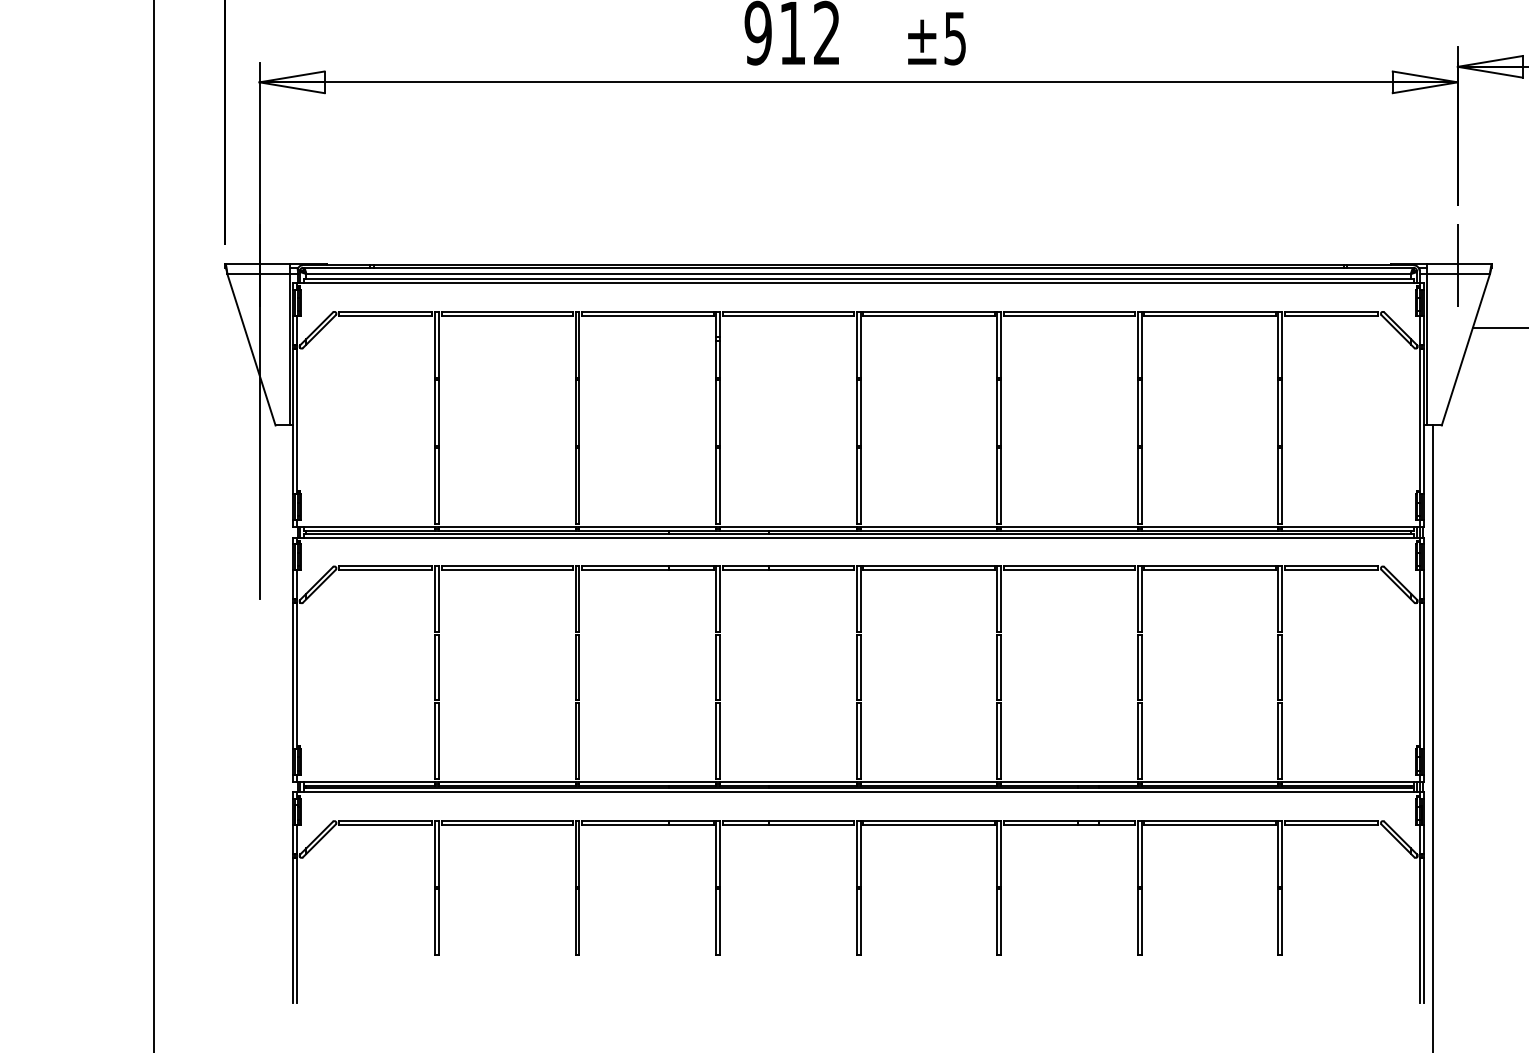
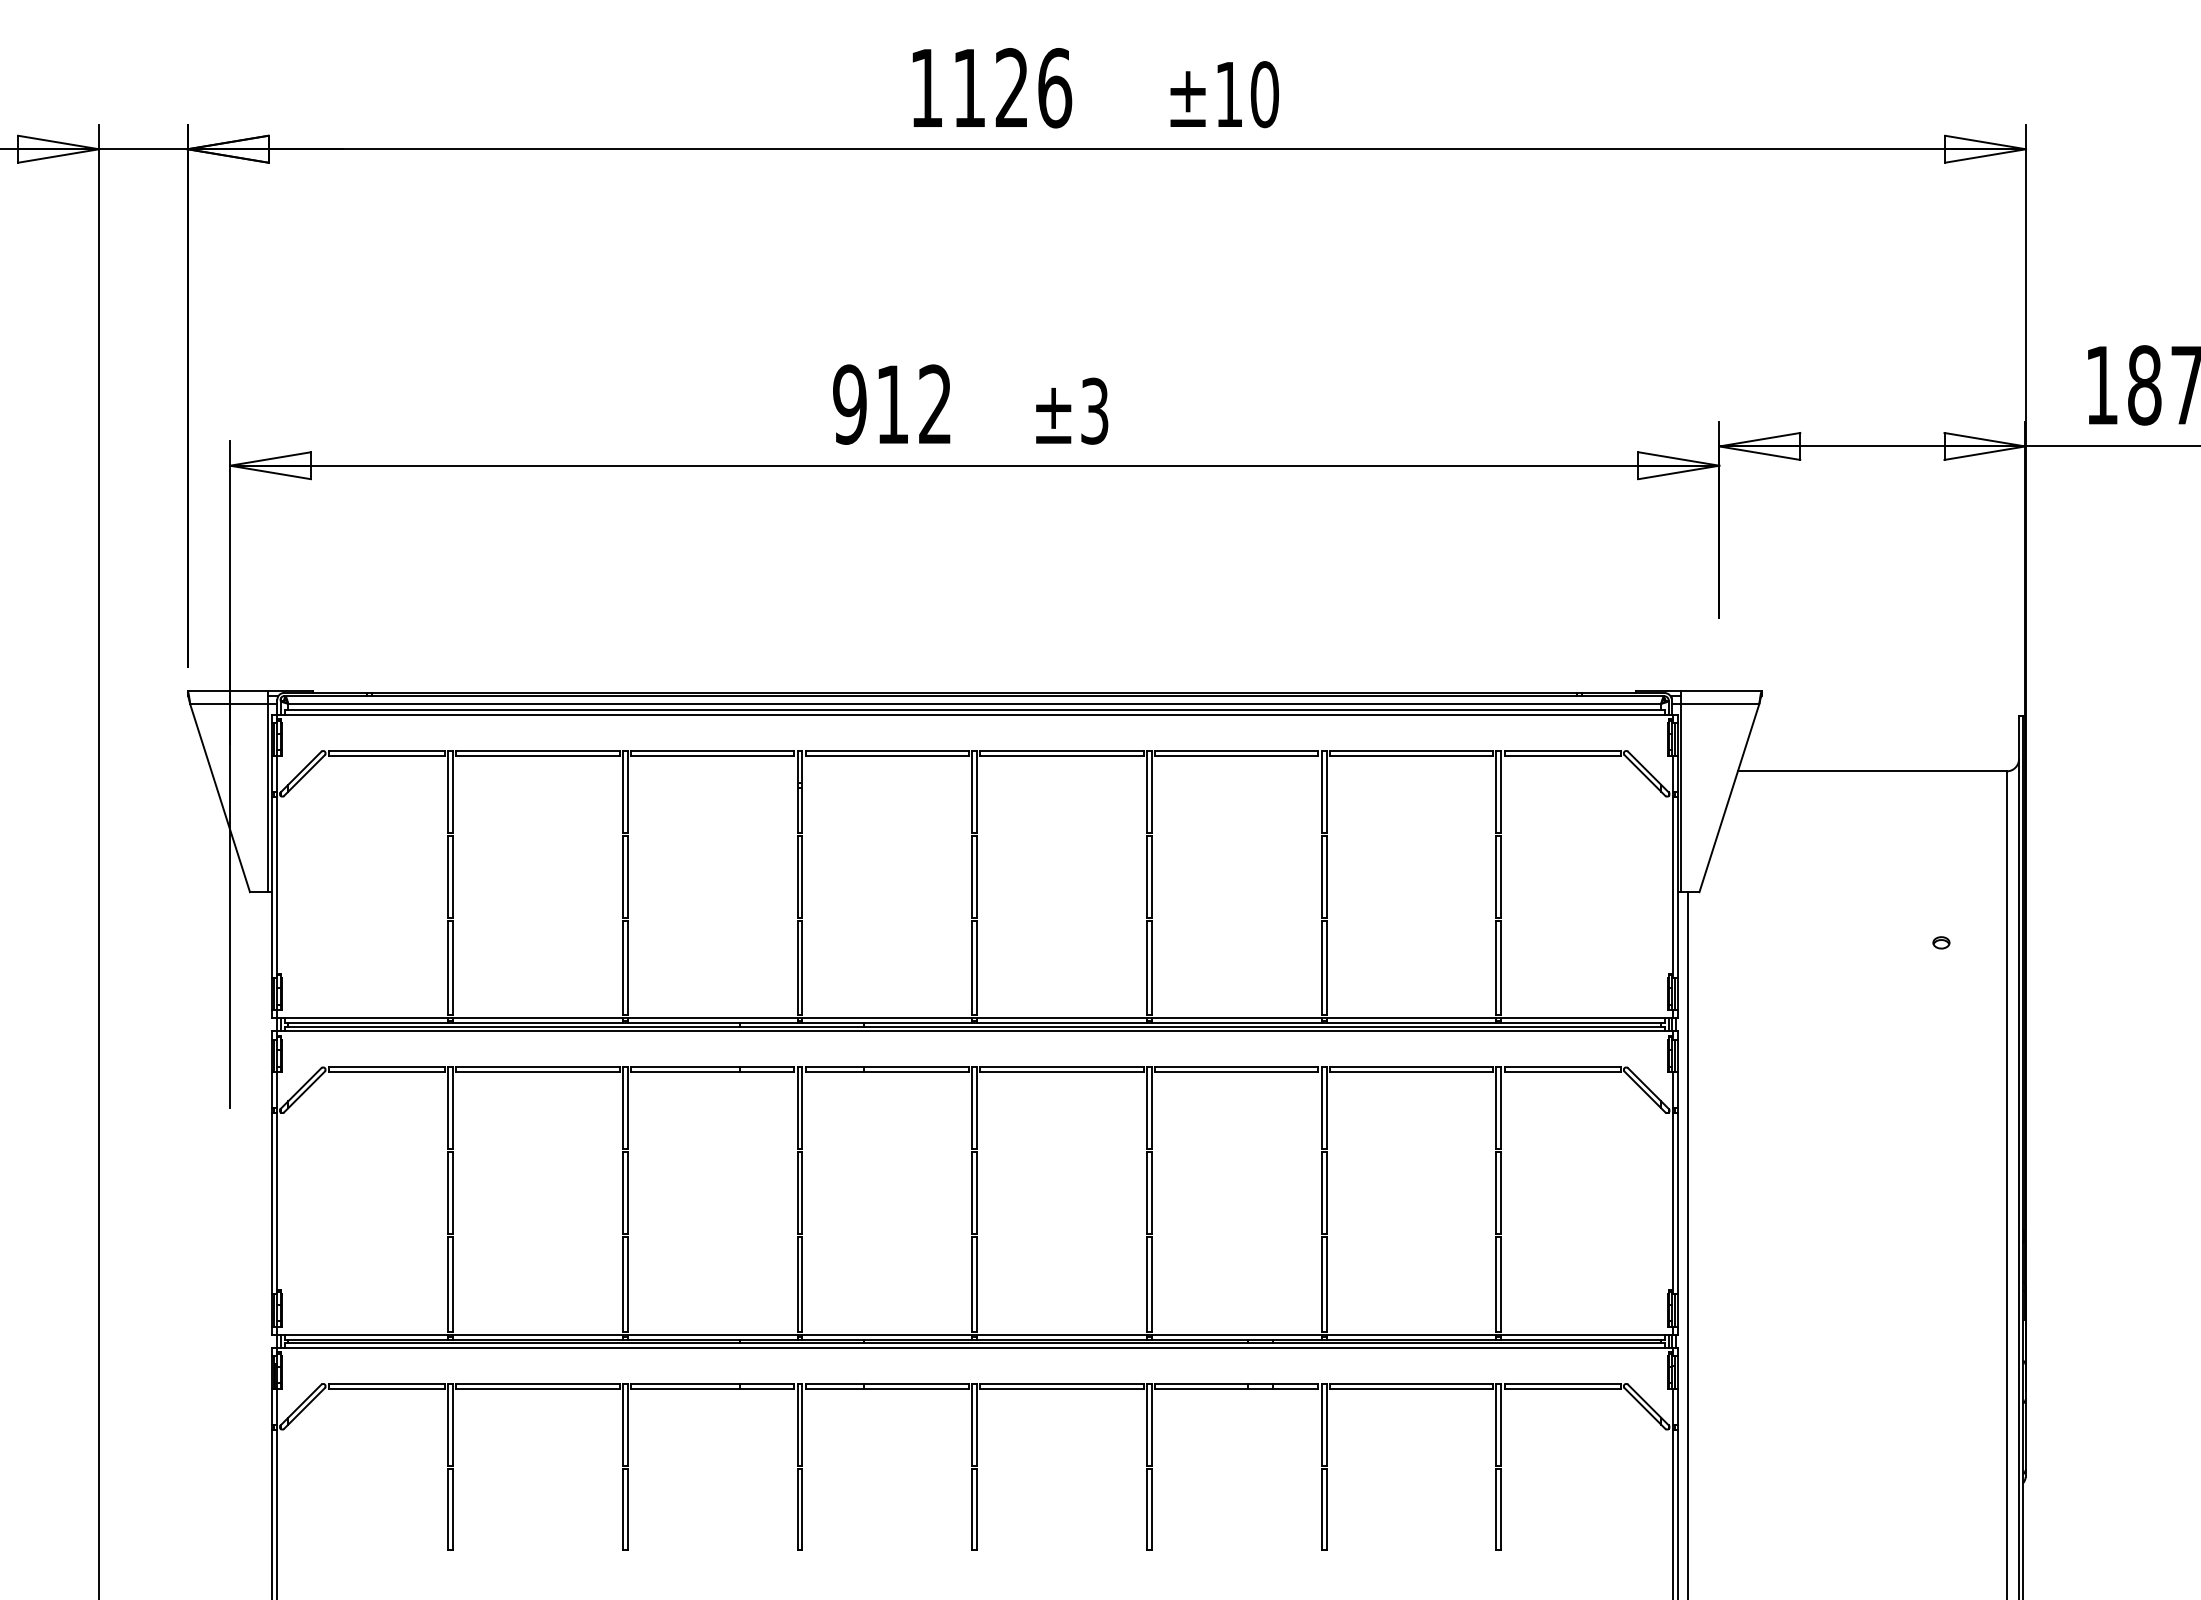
text: (955, 37) -> (1094, 410), ±5 -> ±3
line: (1457, 265) -> (1719, 693), removed

